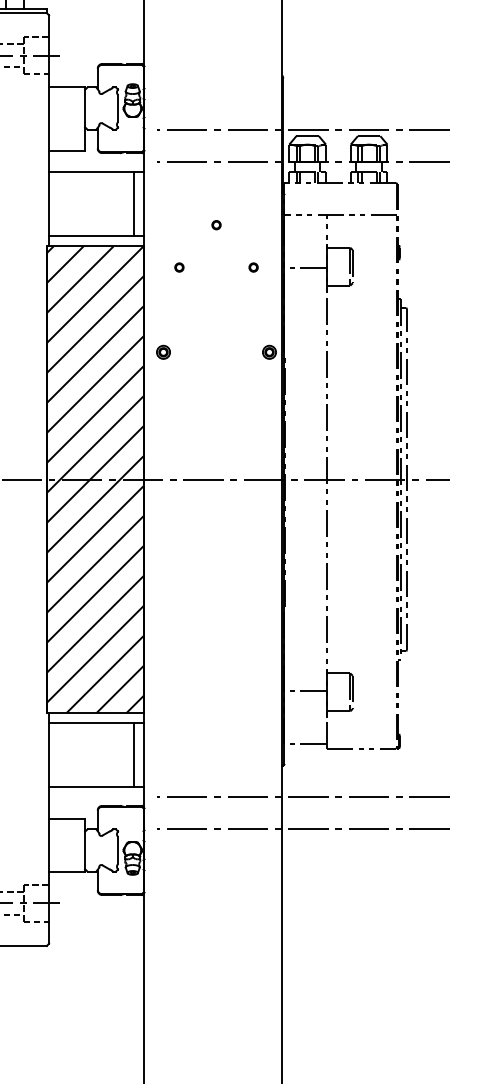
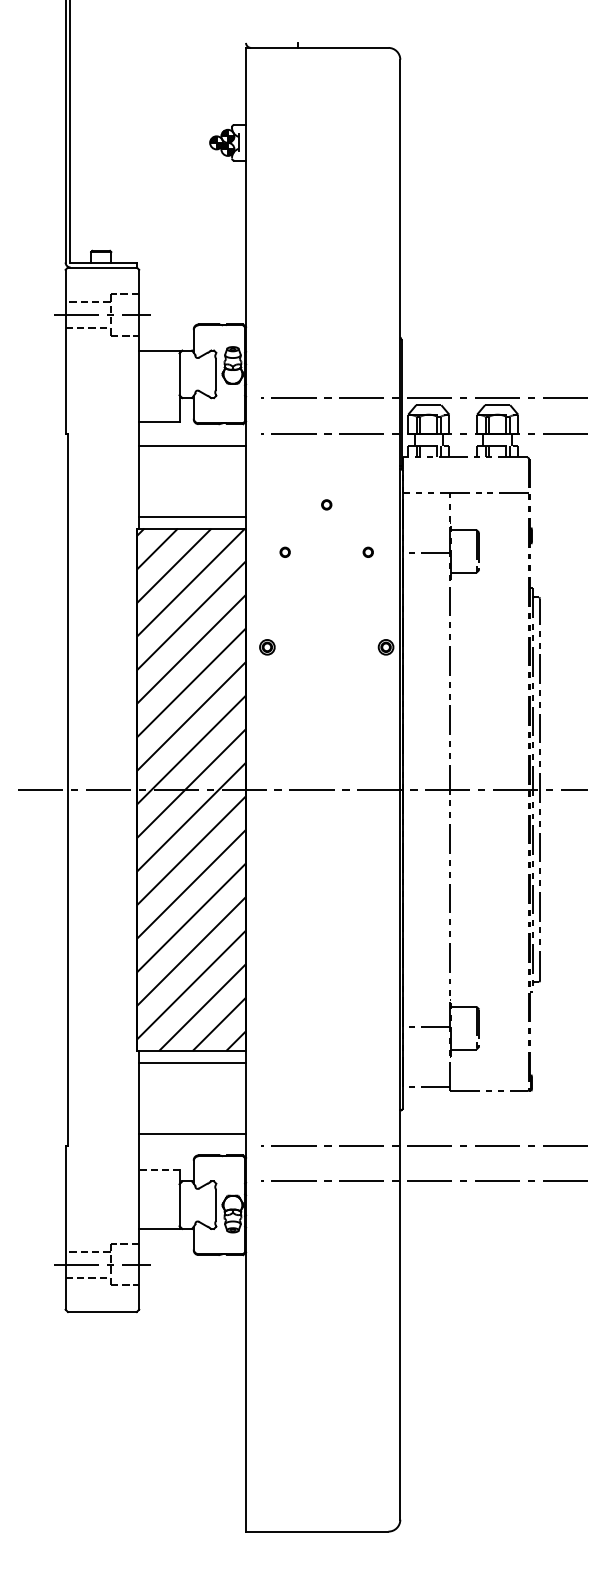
line: (134, 203) -> (234, 480), removed
line: (134, 754) -> (234, 1097), removed
line: (66, 818) -> (158, 1169), solid -> dashed

